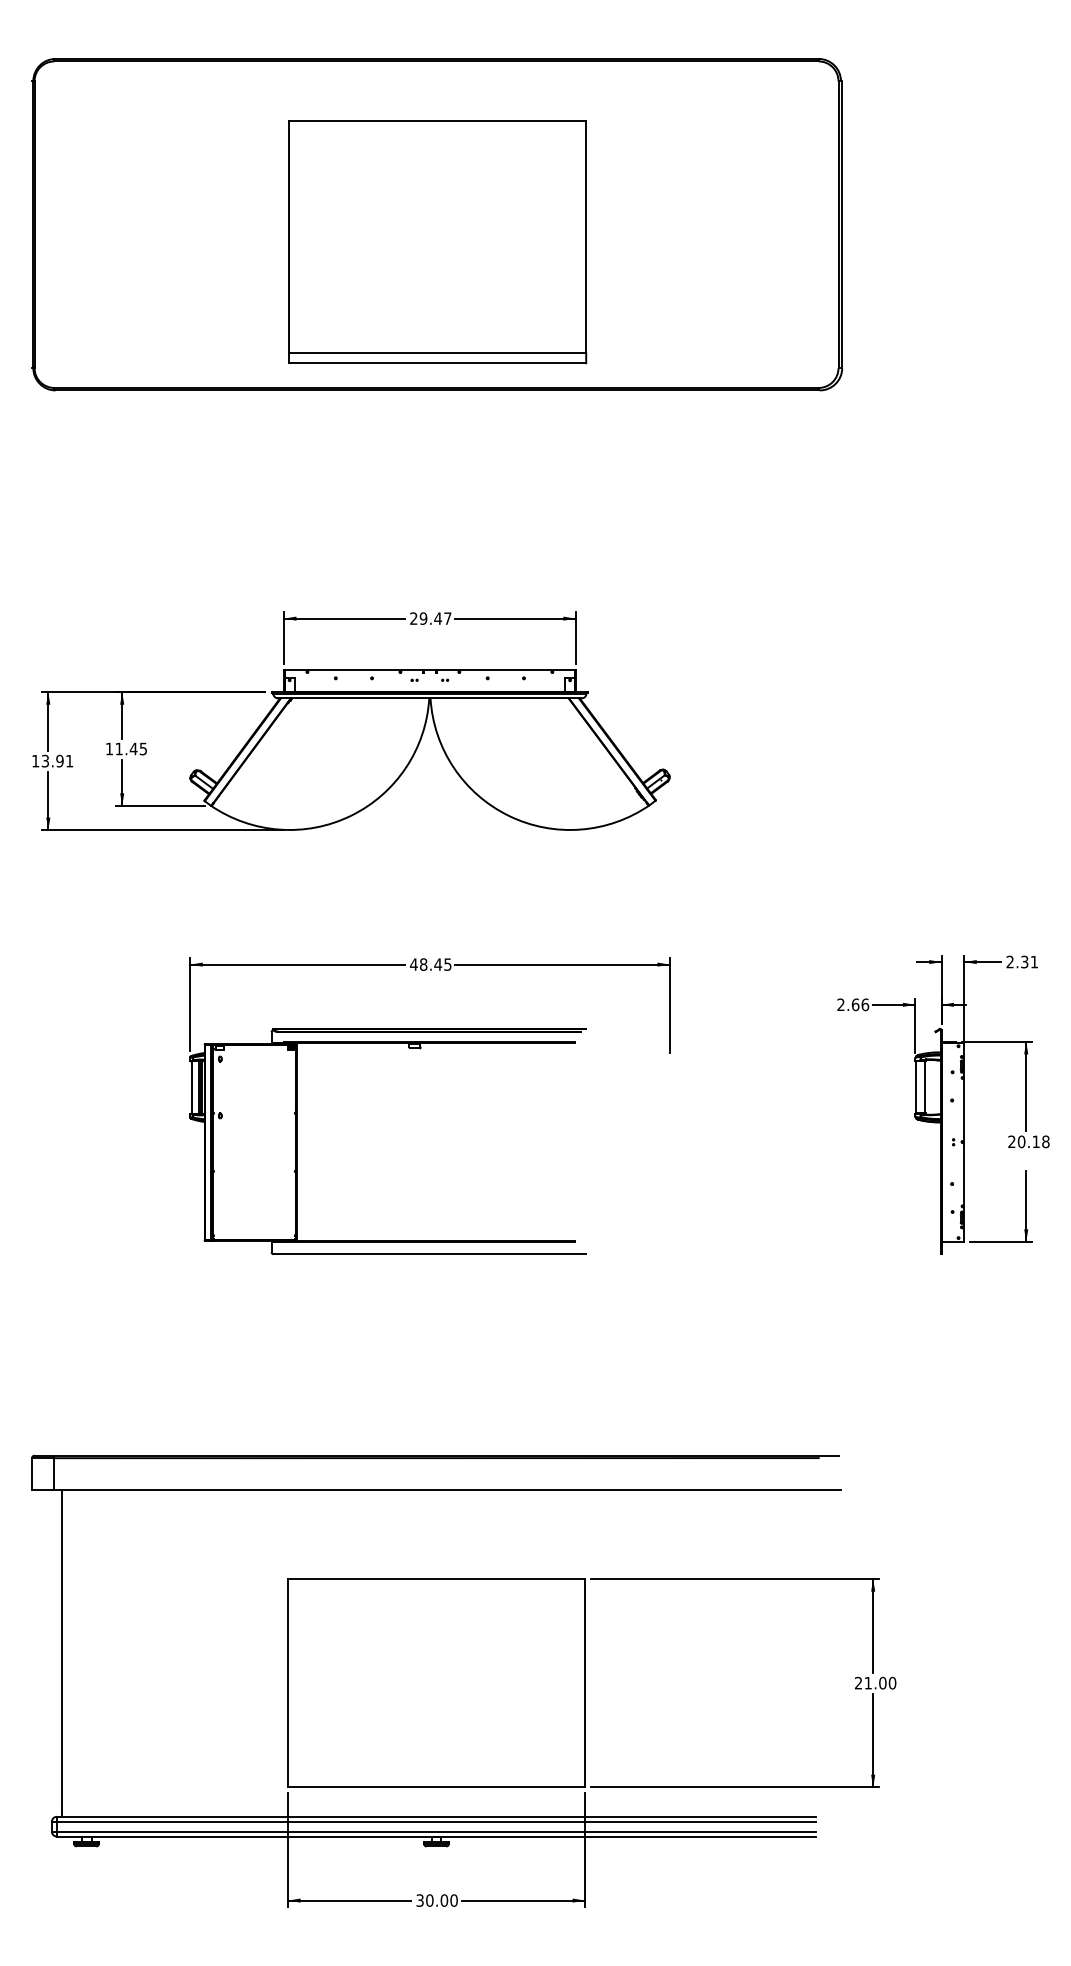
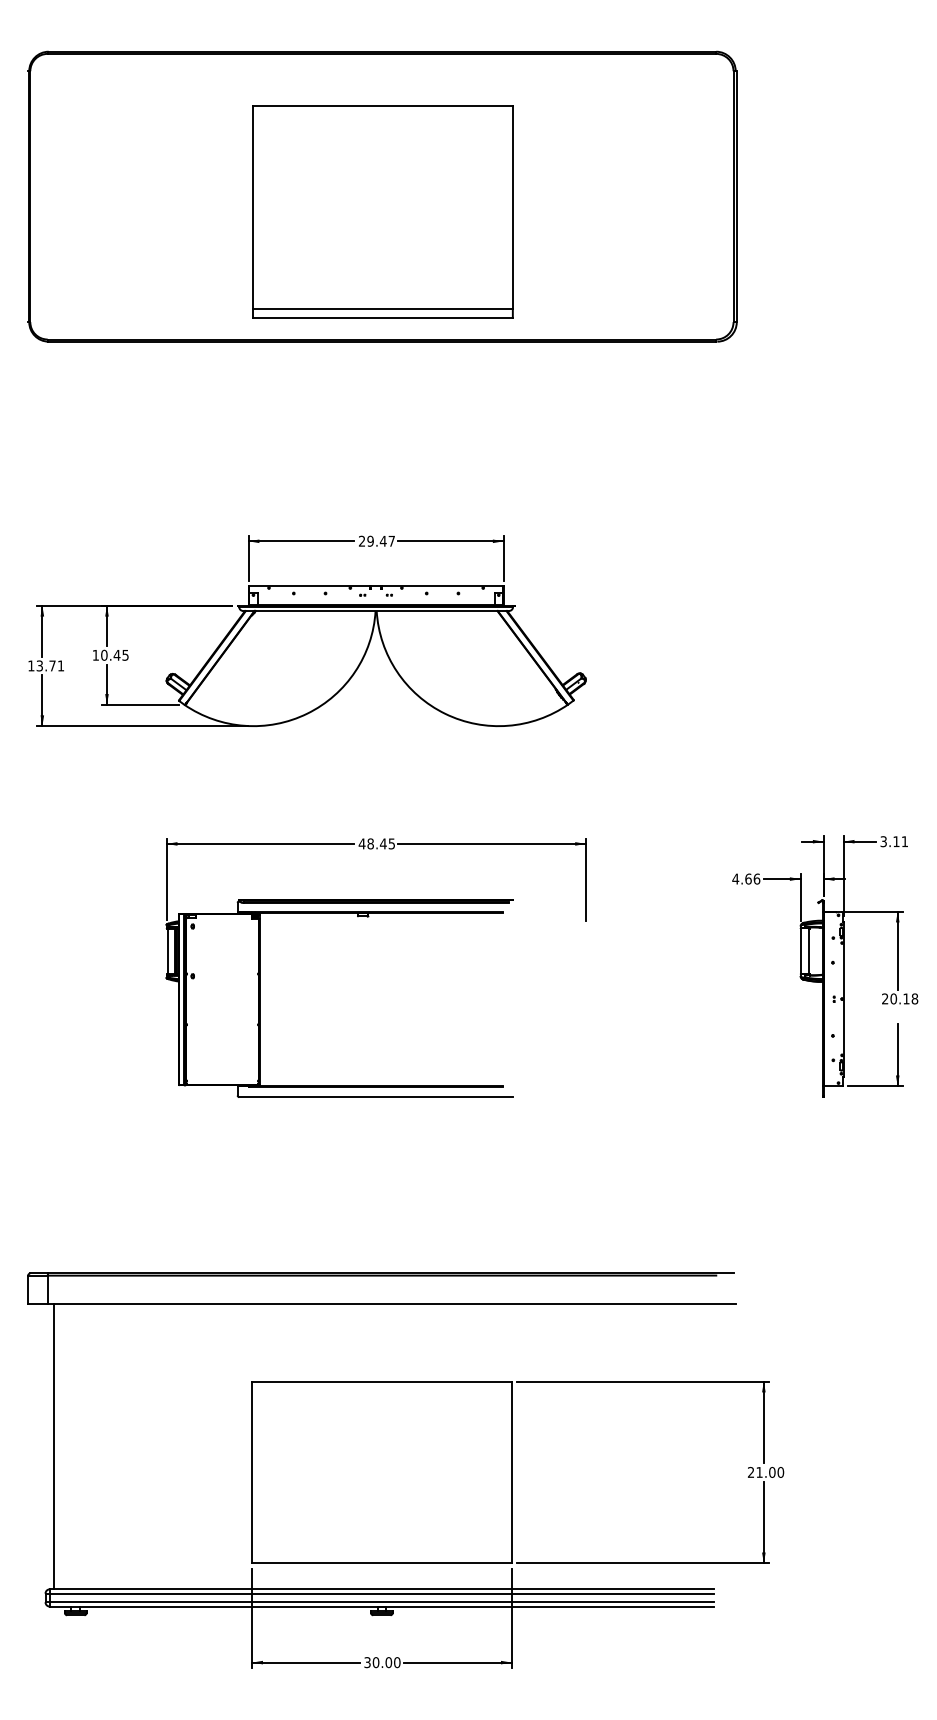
text: (118, 748) -> (103, 654), 11.45 -> 10.45
text: (59, 760) -> (52, 665), 13.91 -> 13.71
text: (1017, 961) -> (890, 841), 2.31 -> 3.11
text: (840, 1004) -> (735, 878), 2.66 -> 4.66

